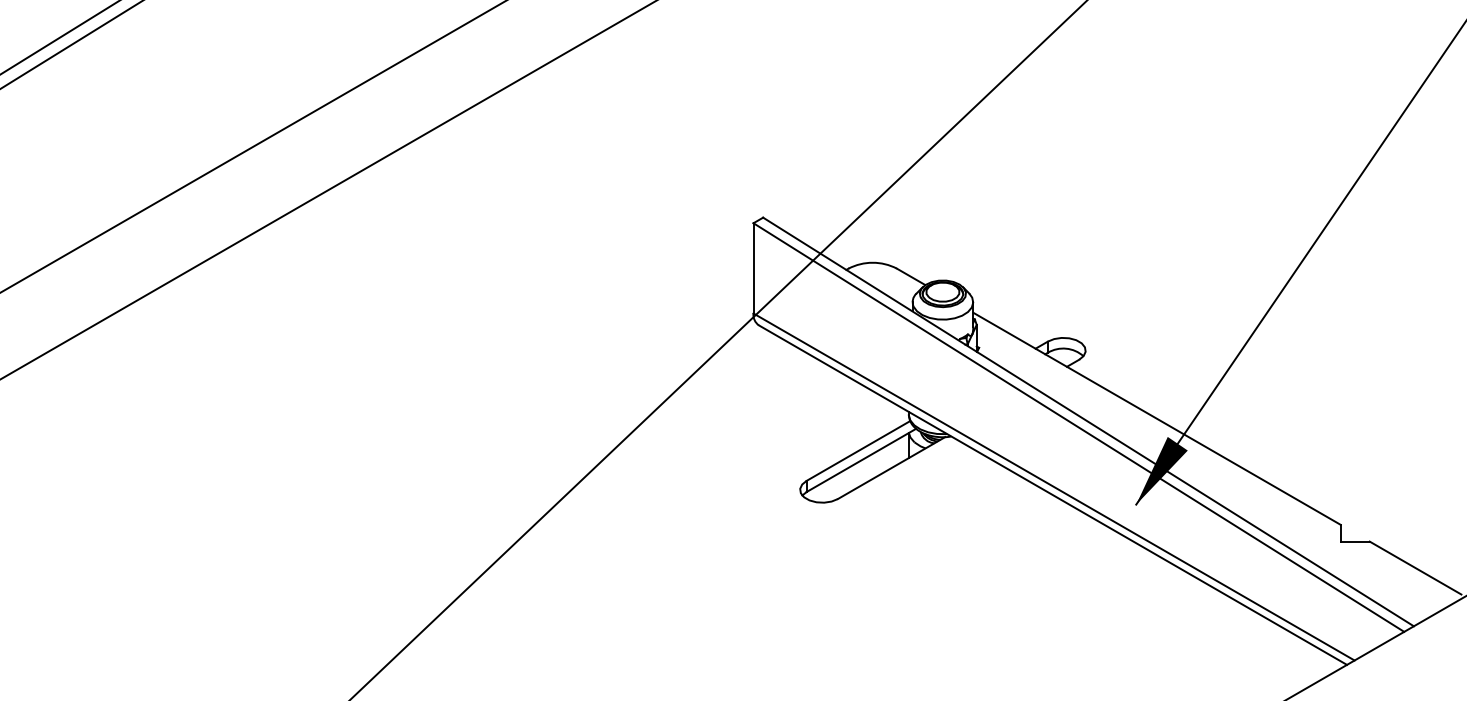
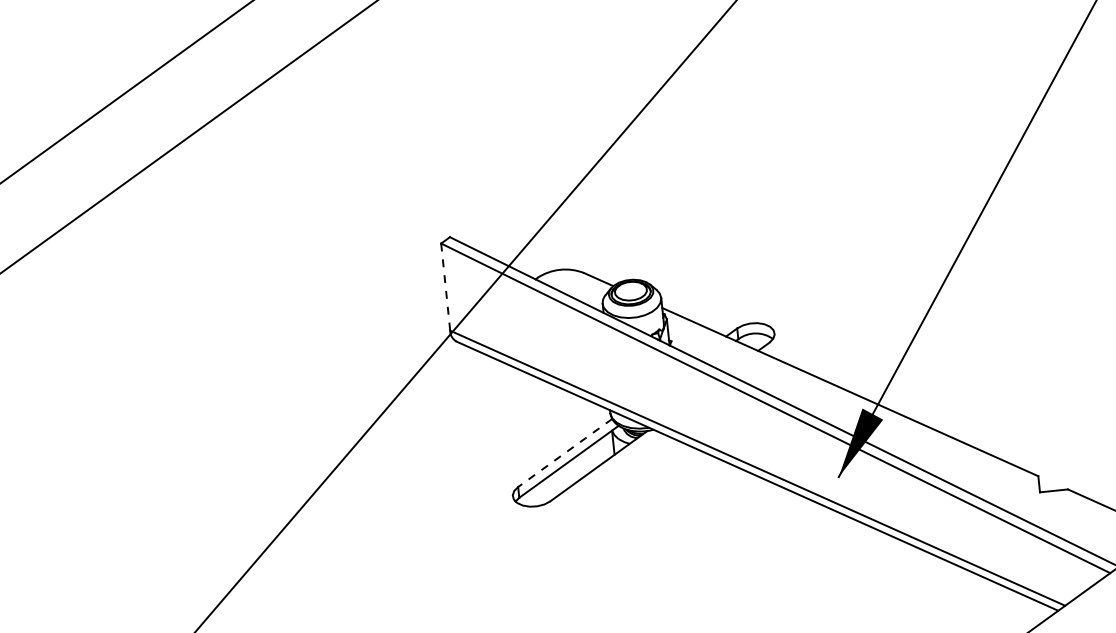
line: (753, 268) -> (445, 287), solid -> dashed
line: (858, 450) -> (565, 452), solid -> dashed

